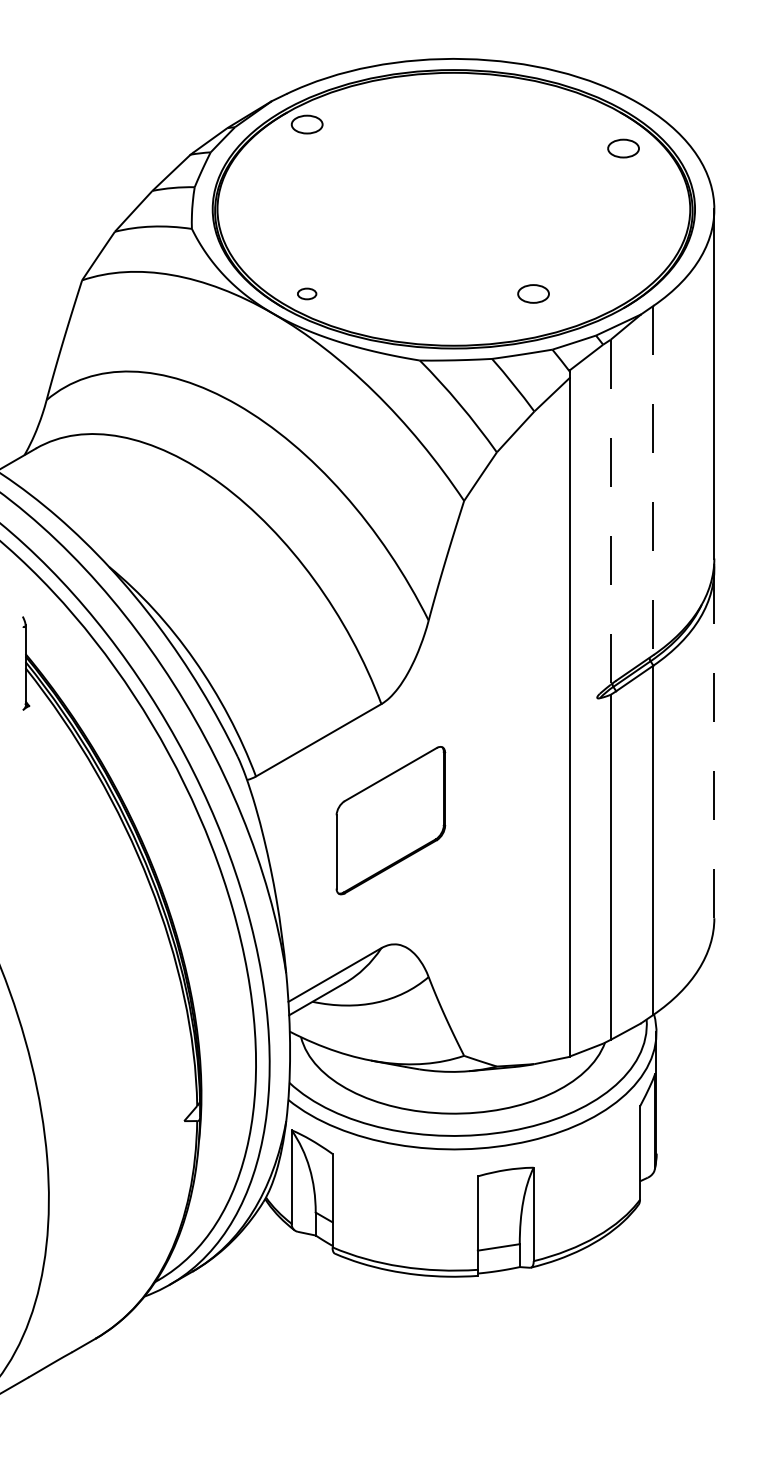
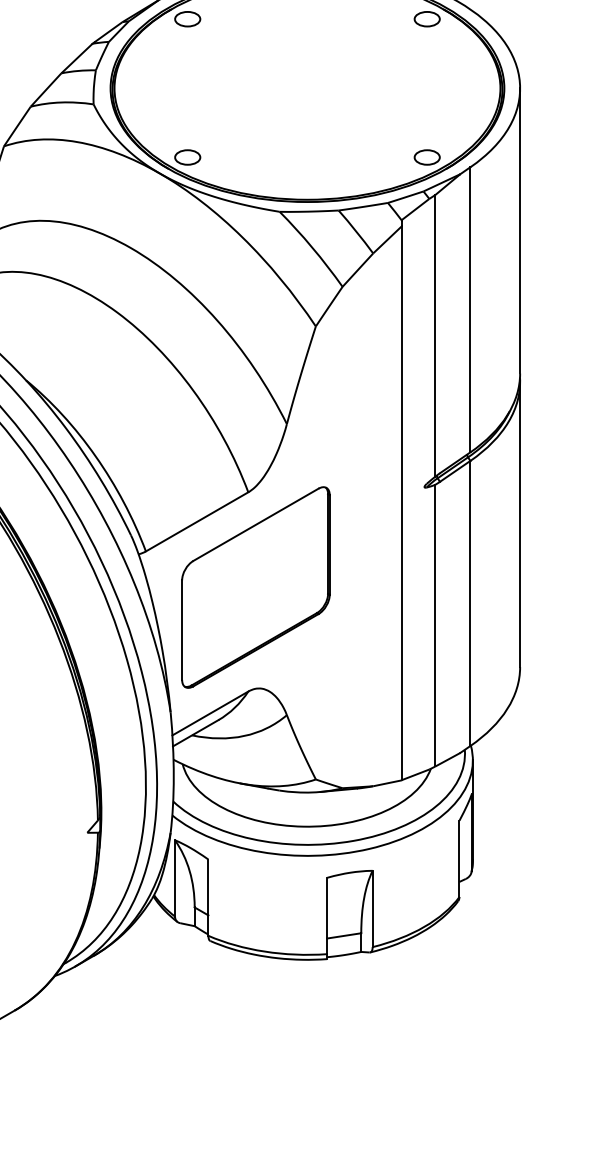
part: (623, 148) -> (427, 19), moved
part: (306, 293) -> (187, 157), size x1.67
part: (533, 293) -> (427, 157), moved
line: (653, 480) -> (470, 309), dashed -> solid
line: (610, 512) -> (435, 335), dashed -> solid
line: (714, 743) -> (520, 524), dashed -> solid
part: (390, 820) -> (255, 587), size x1.67

